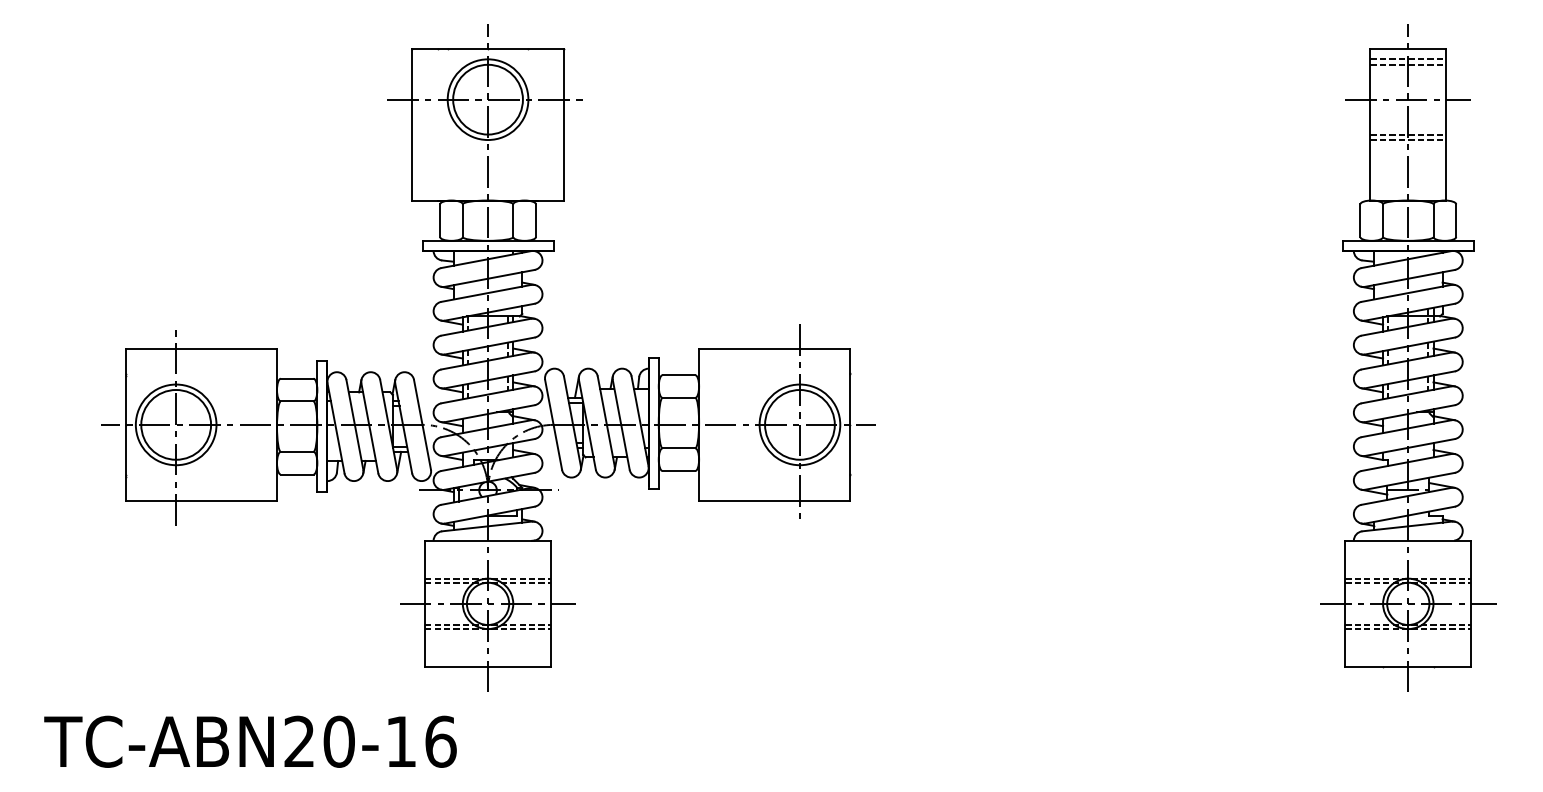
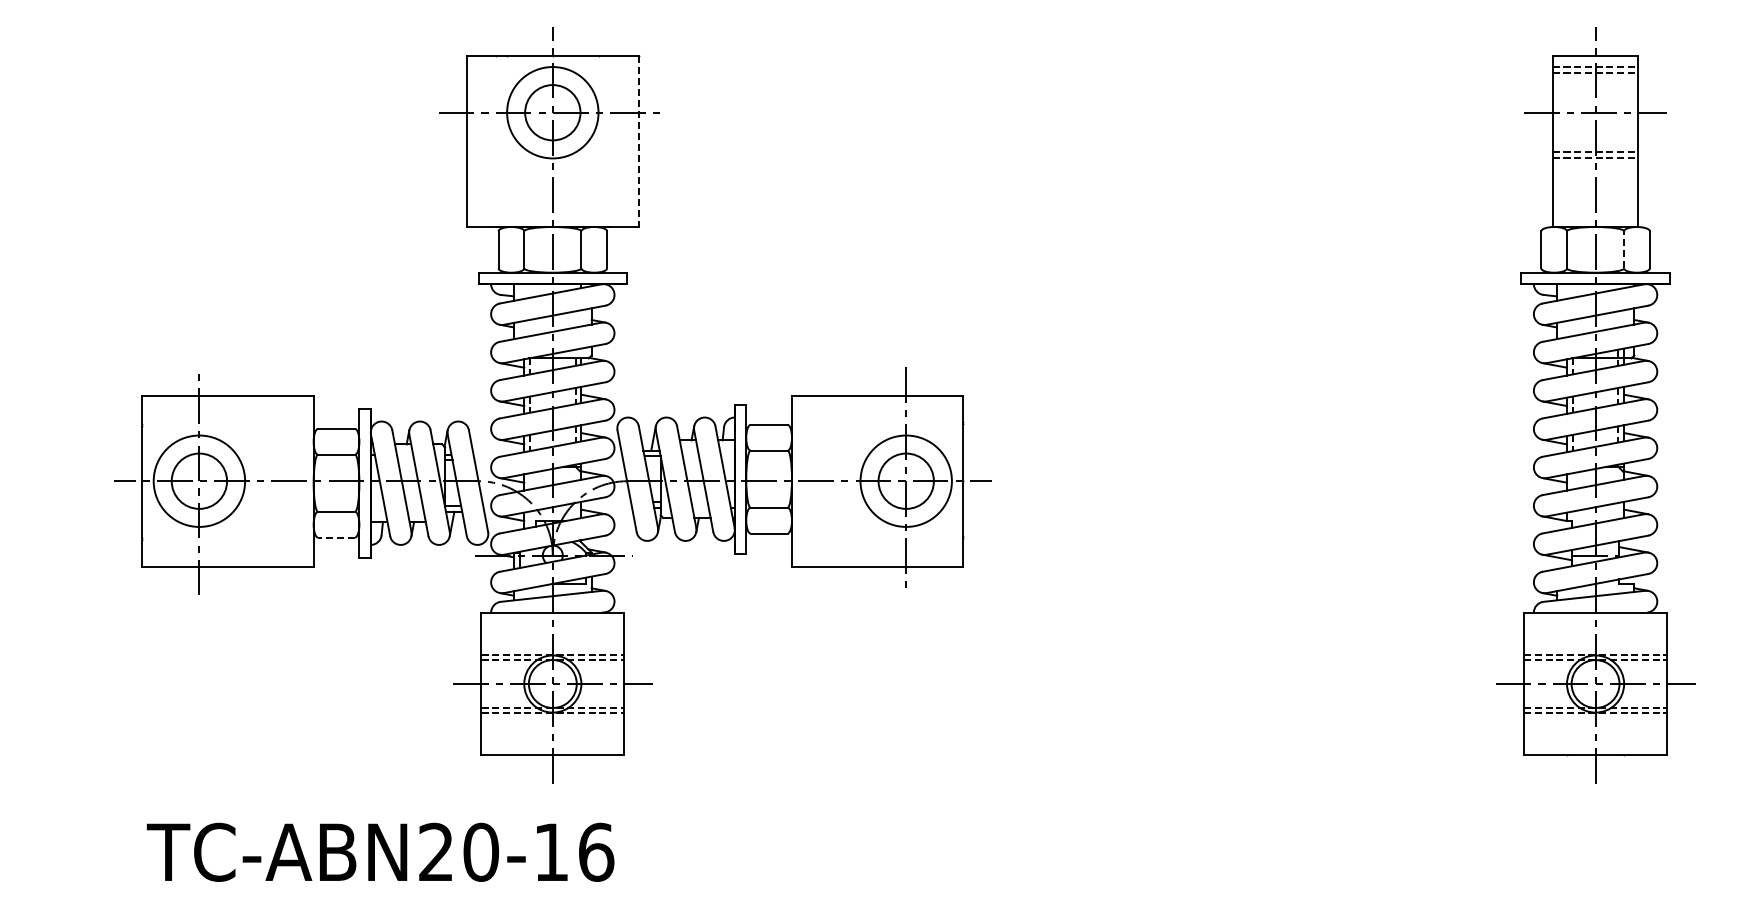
circle: (487, 99) -> (552, 112), size x0.7
line: (563, 125) -> (638, 141), solid -> dashed
line: (1433, 220) -> (1624, 249), solid -> dashed
circle: (175, 424) -> (198, 480), size x0.7
circle: (799, 424) -> (905, 480), size x0.7
line: (297, 474) -> (336, 537), solid -> dashed
text: (250, 741) -> (380, 851), moved

